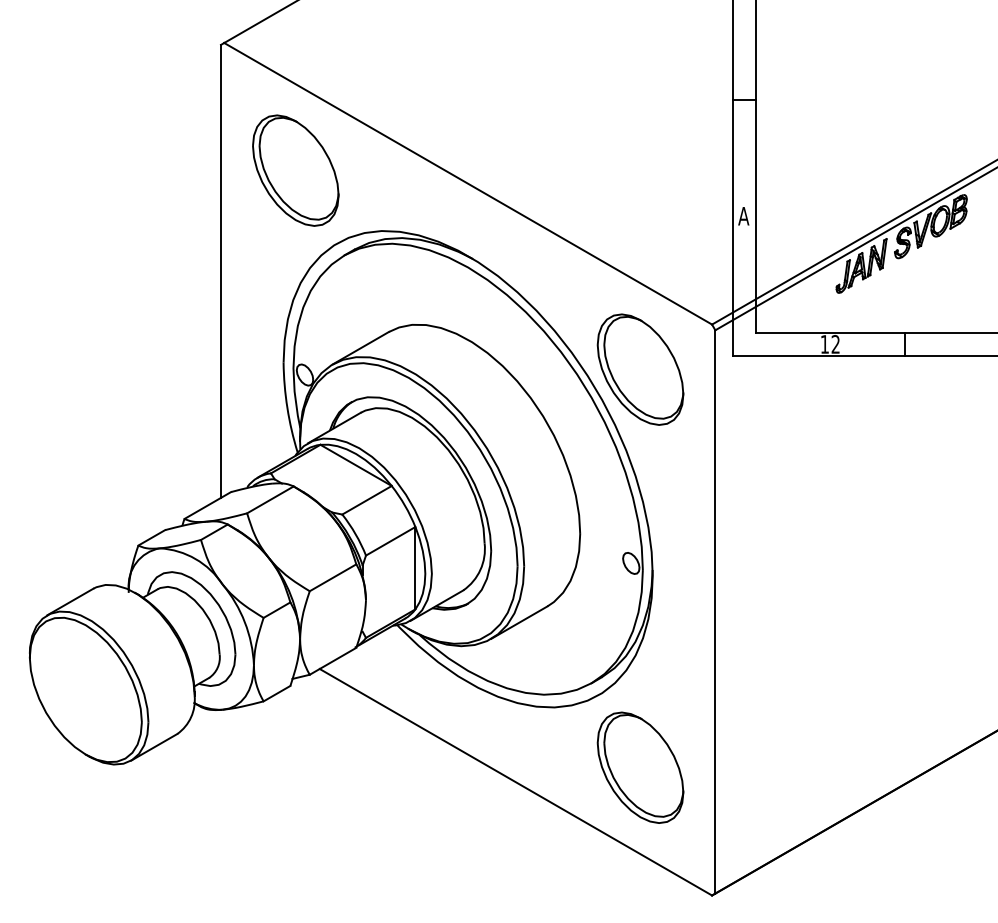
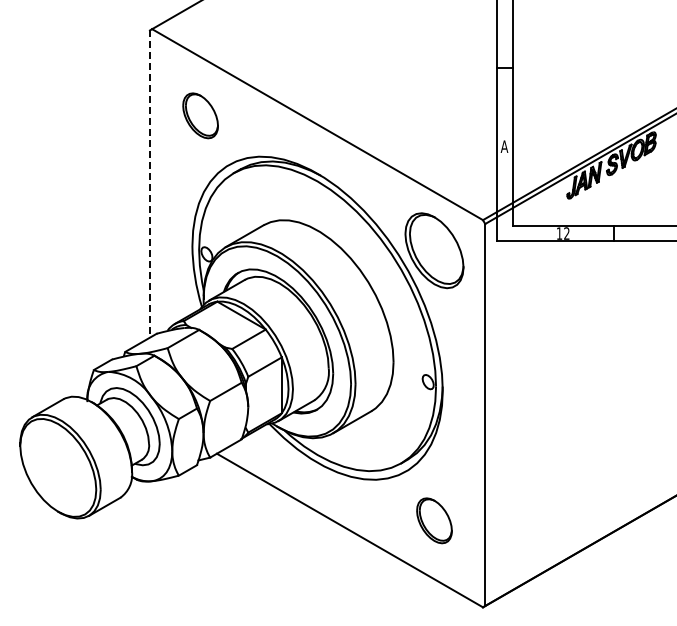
part: (295, 170) -> (200, 115), size x0.6
line: (220, 272) -> (149, 184), solid -> dashed
part: (640, 767) -> (434, 520), size x0.6

